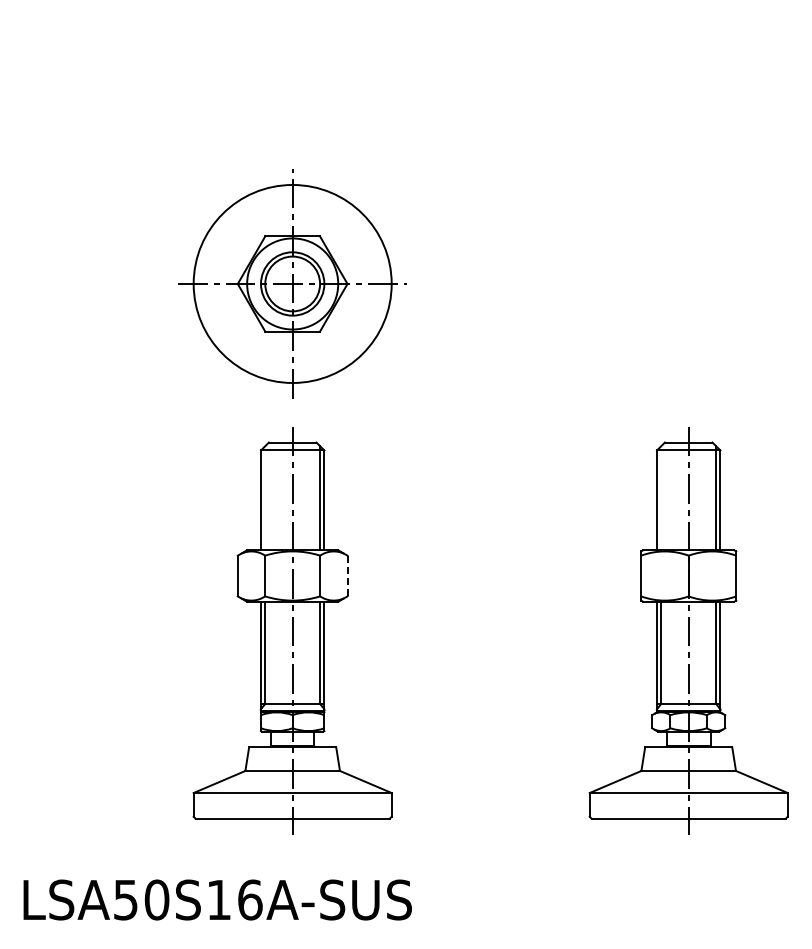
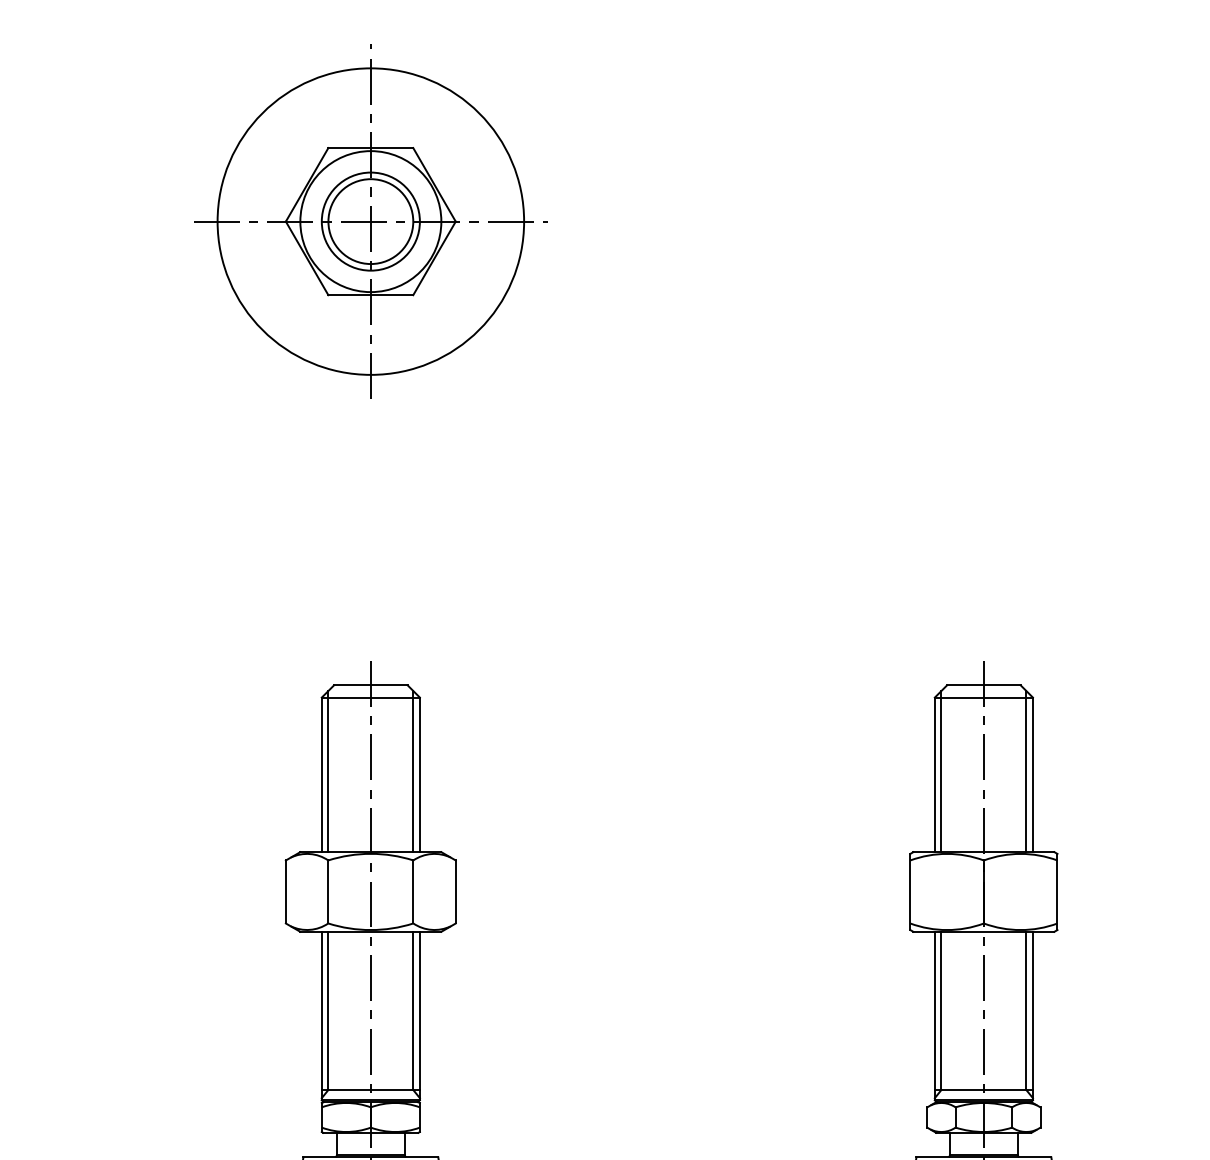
part: (292, 283) -> (370, 220), moved
line: (265, 498) -> (328, 771), added
line: (661, 498) -> (941, 771), added
line: (347, 576) -> (455, 892), dashed -> solid

